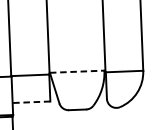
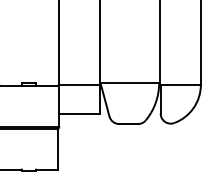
line: (77, 72) -> (130, 83), dashed -> solid
line: (31, 101) -> (79, 113), dashed -> solid

